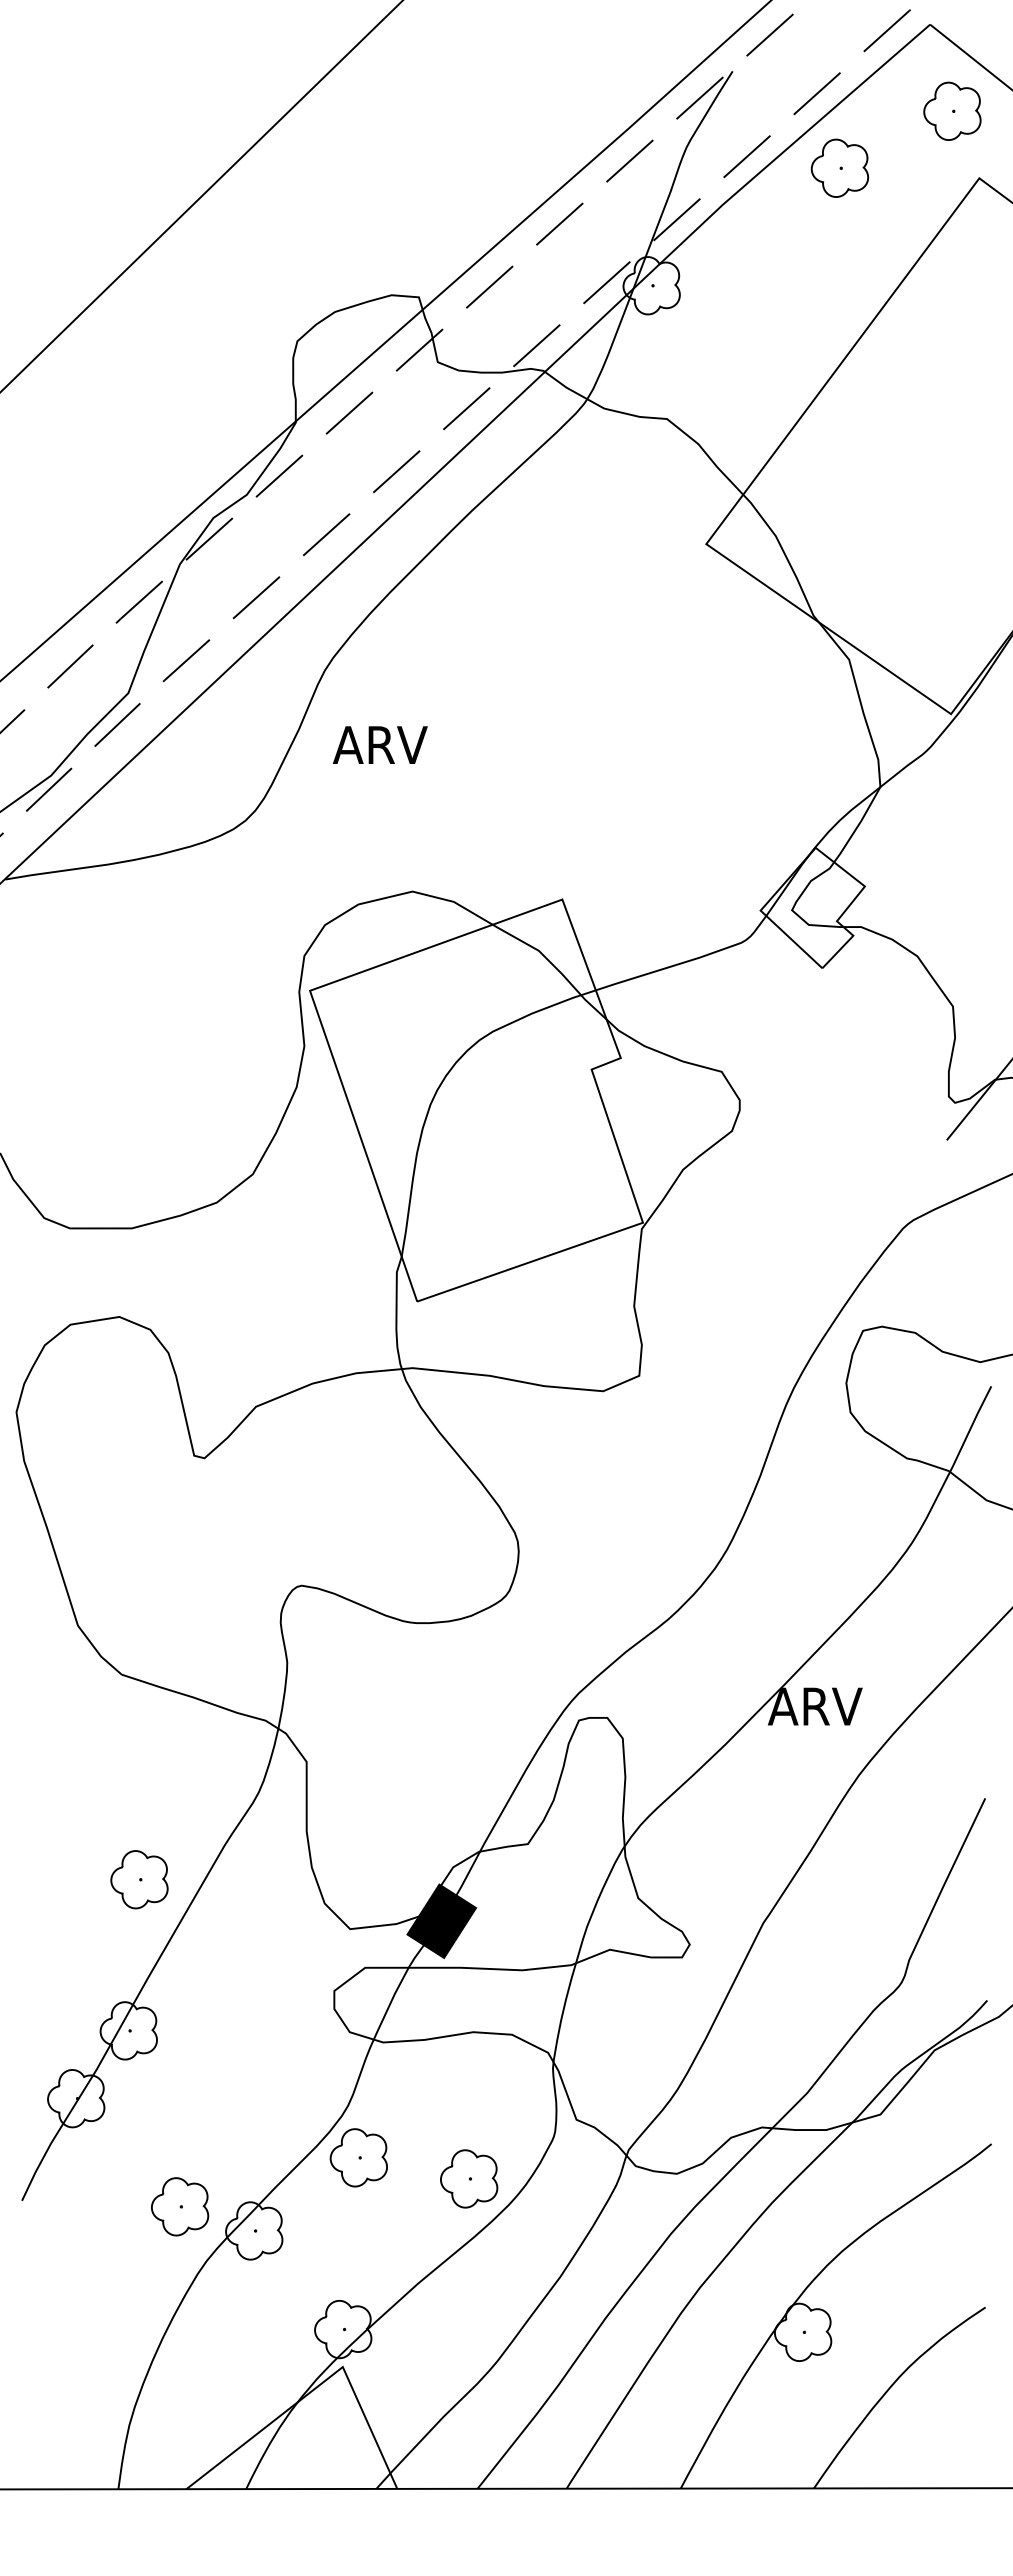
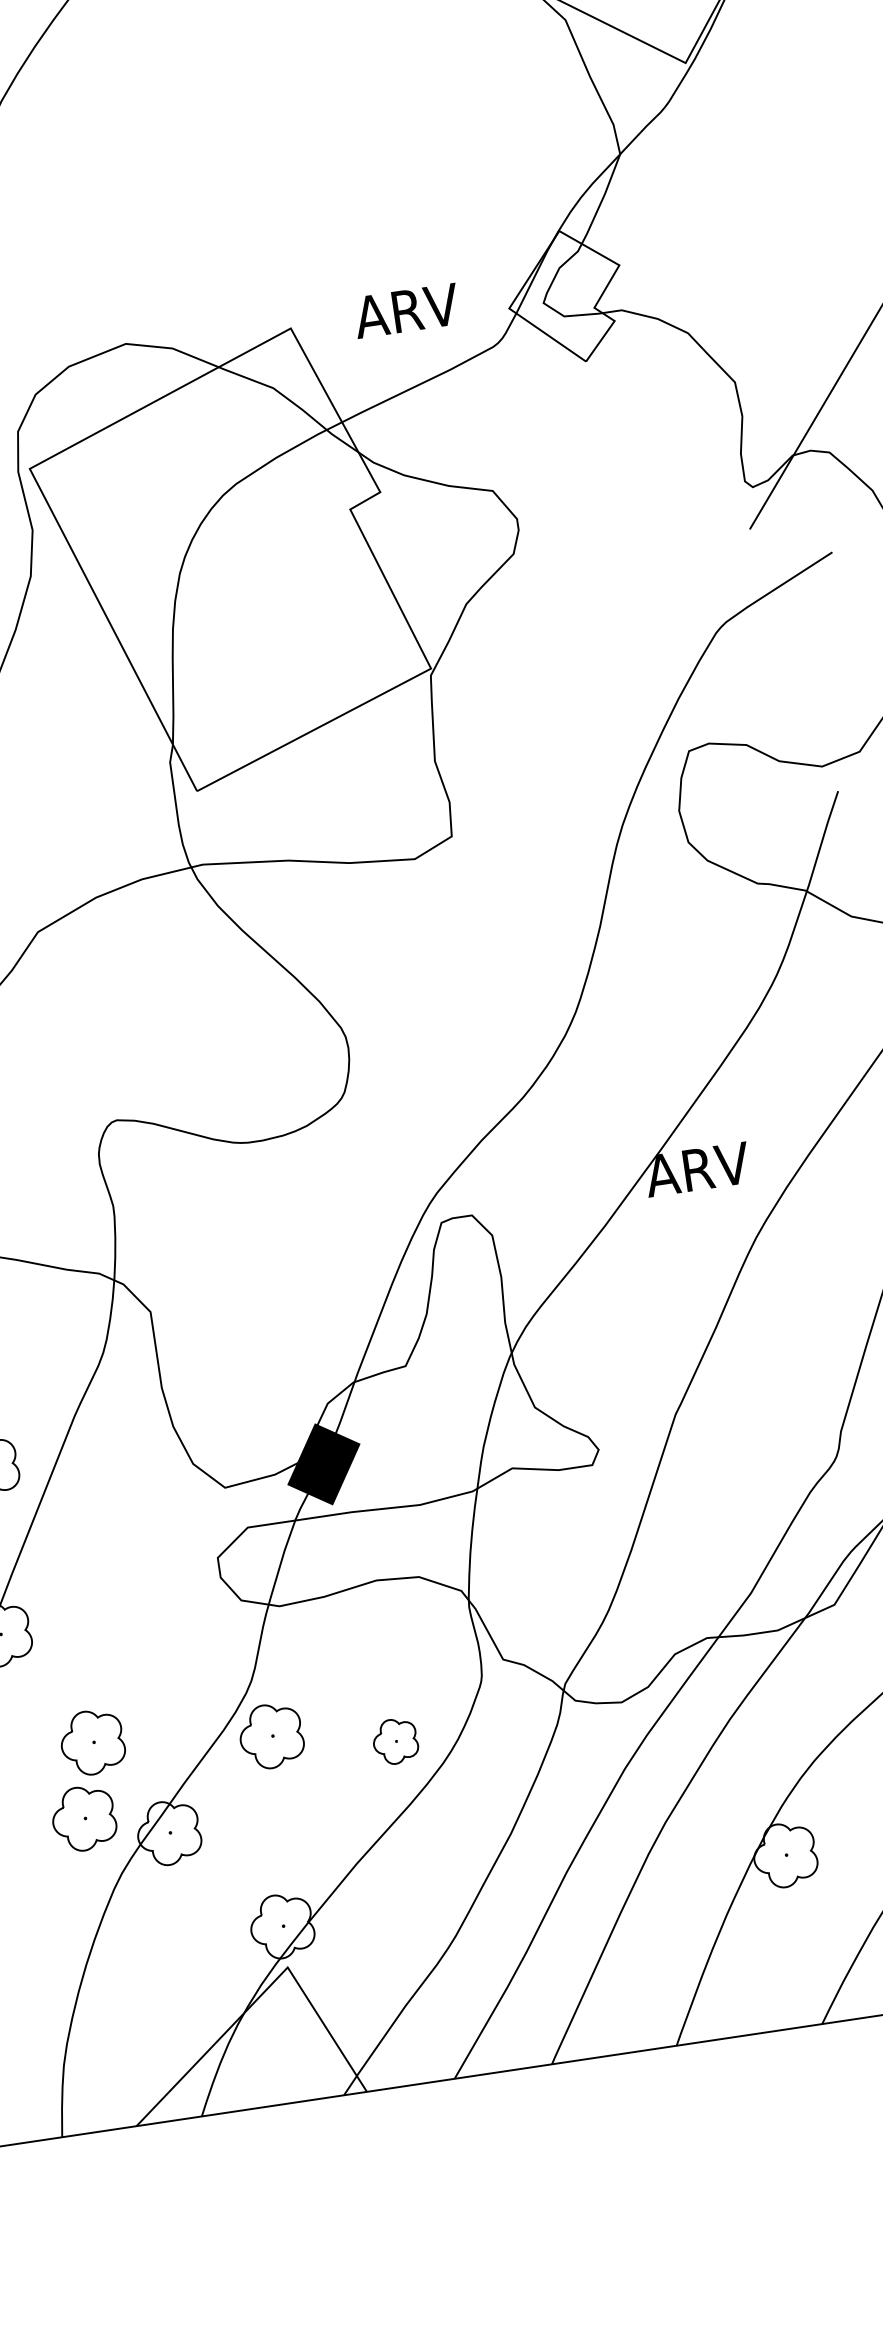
text: (380, 744) -> (406, 310), moved
part: (197, 2139) -> (92, 1742), added
part: (469, 2178) -> (395, 1741), size x0.7

